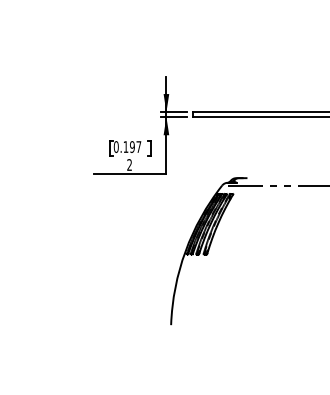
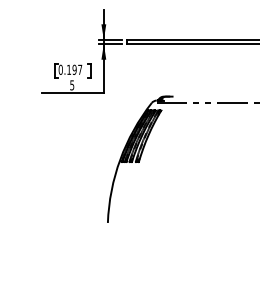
text: (129, 164) -> (72, 84), 2 -> 5

